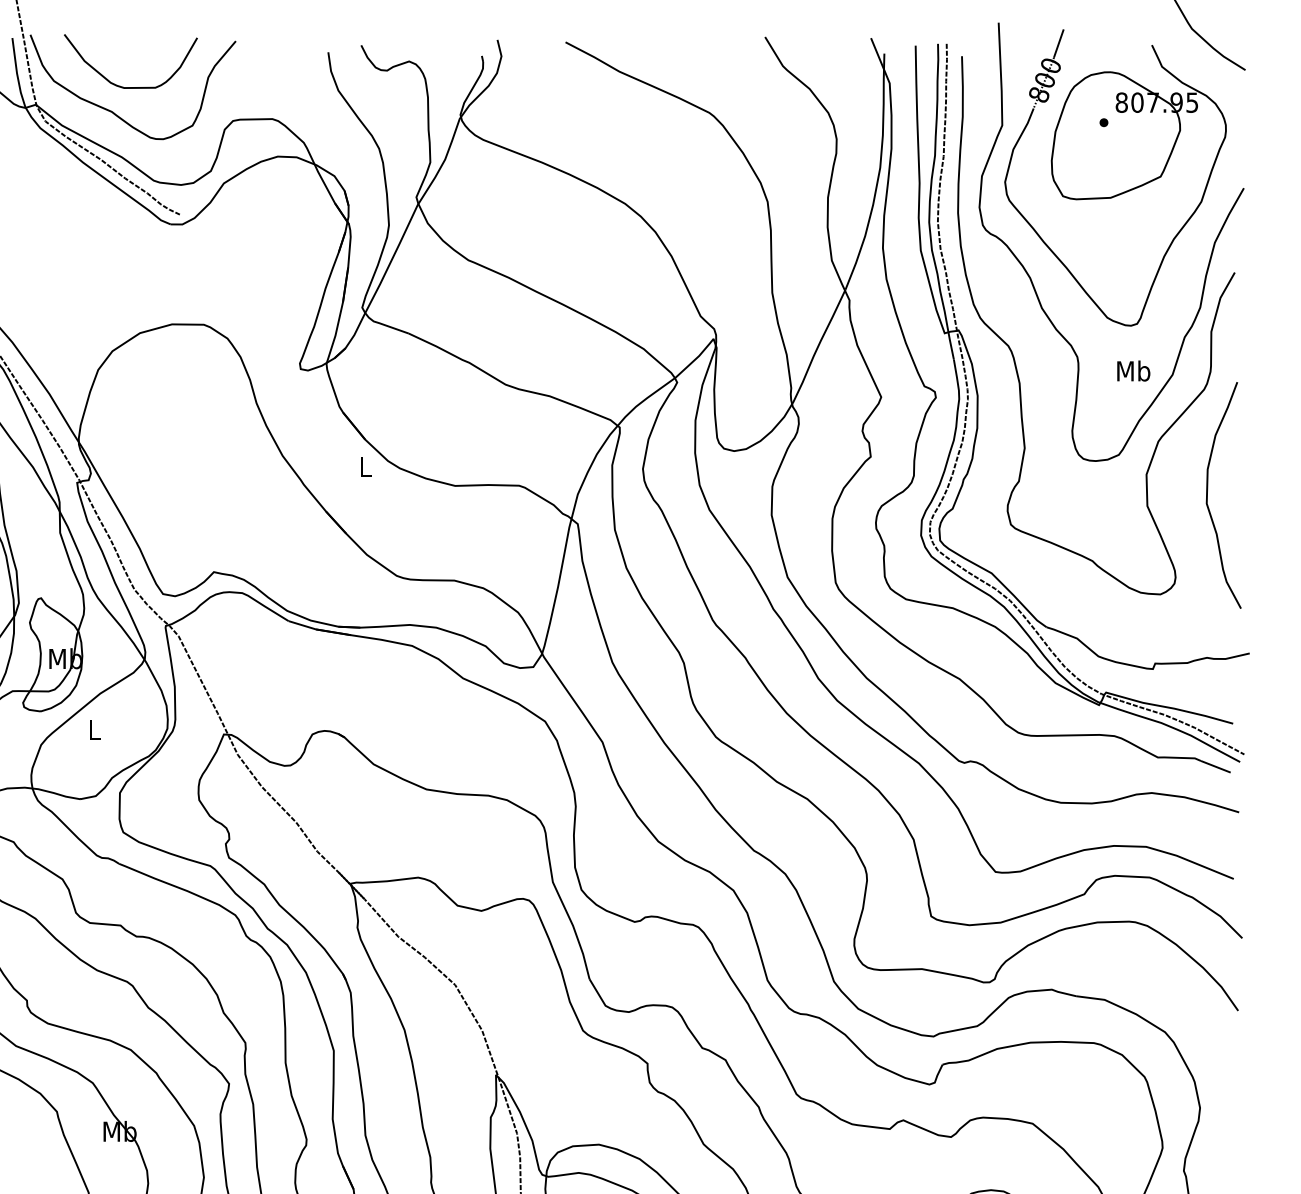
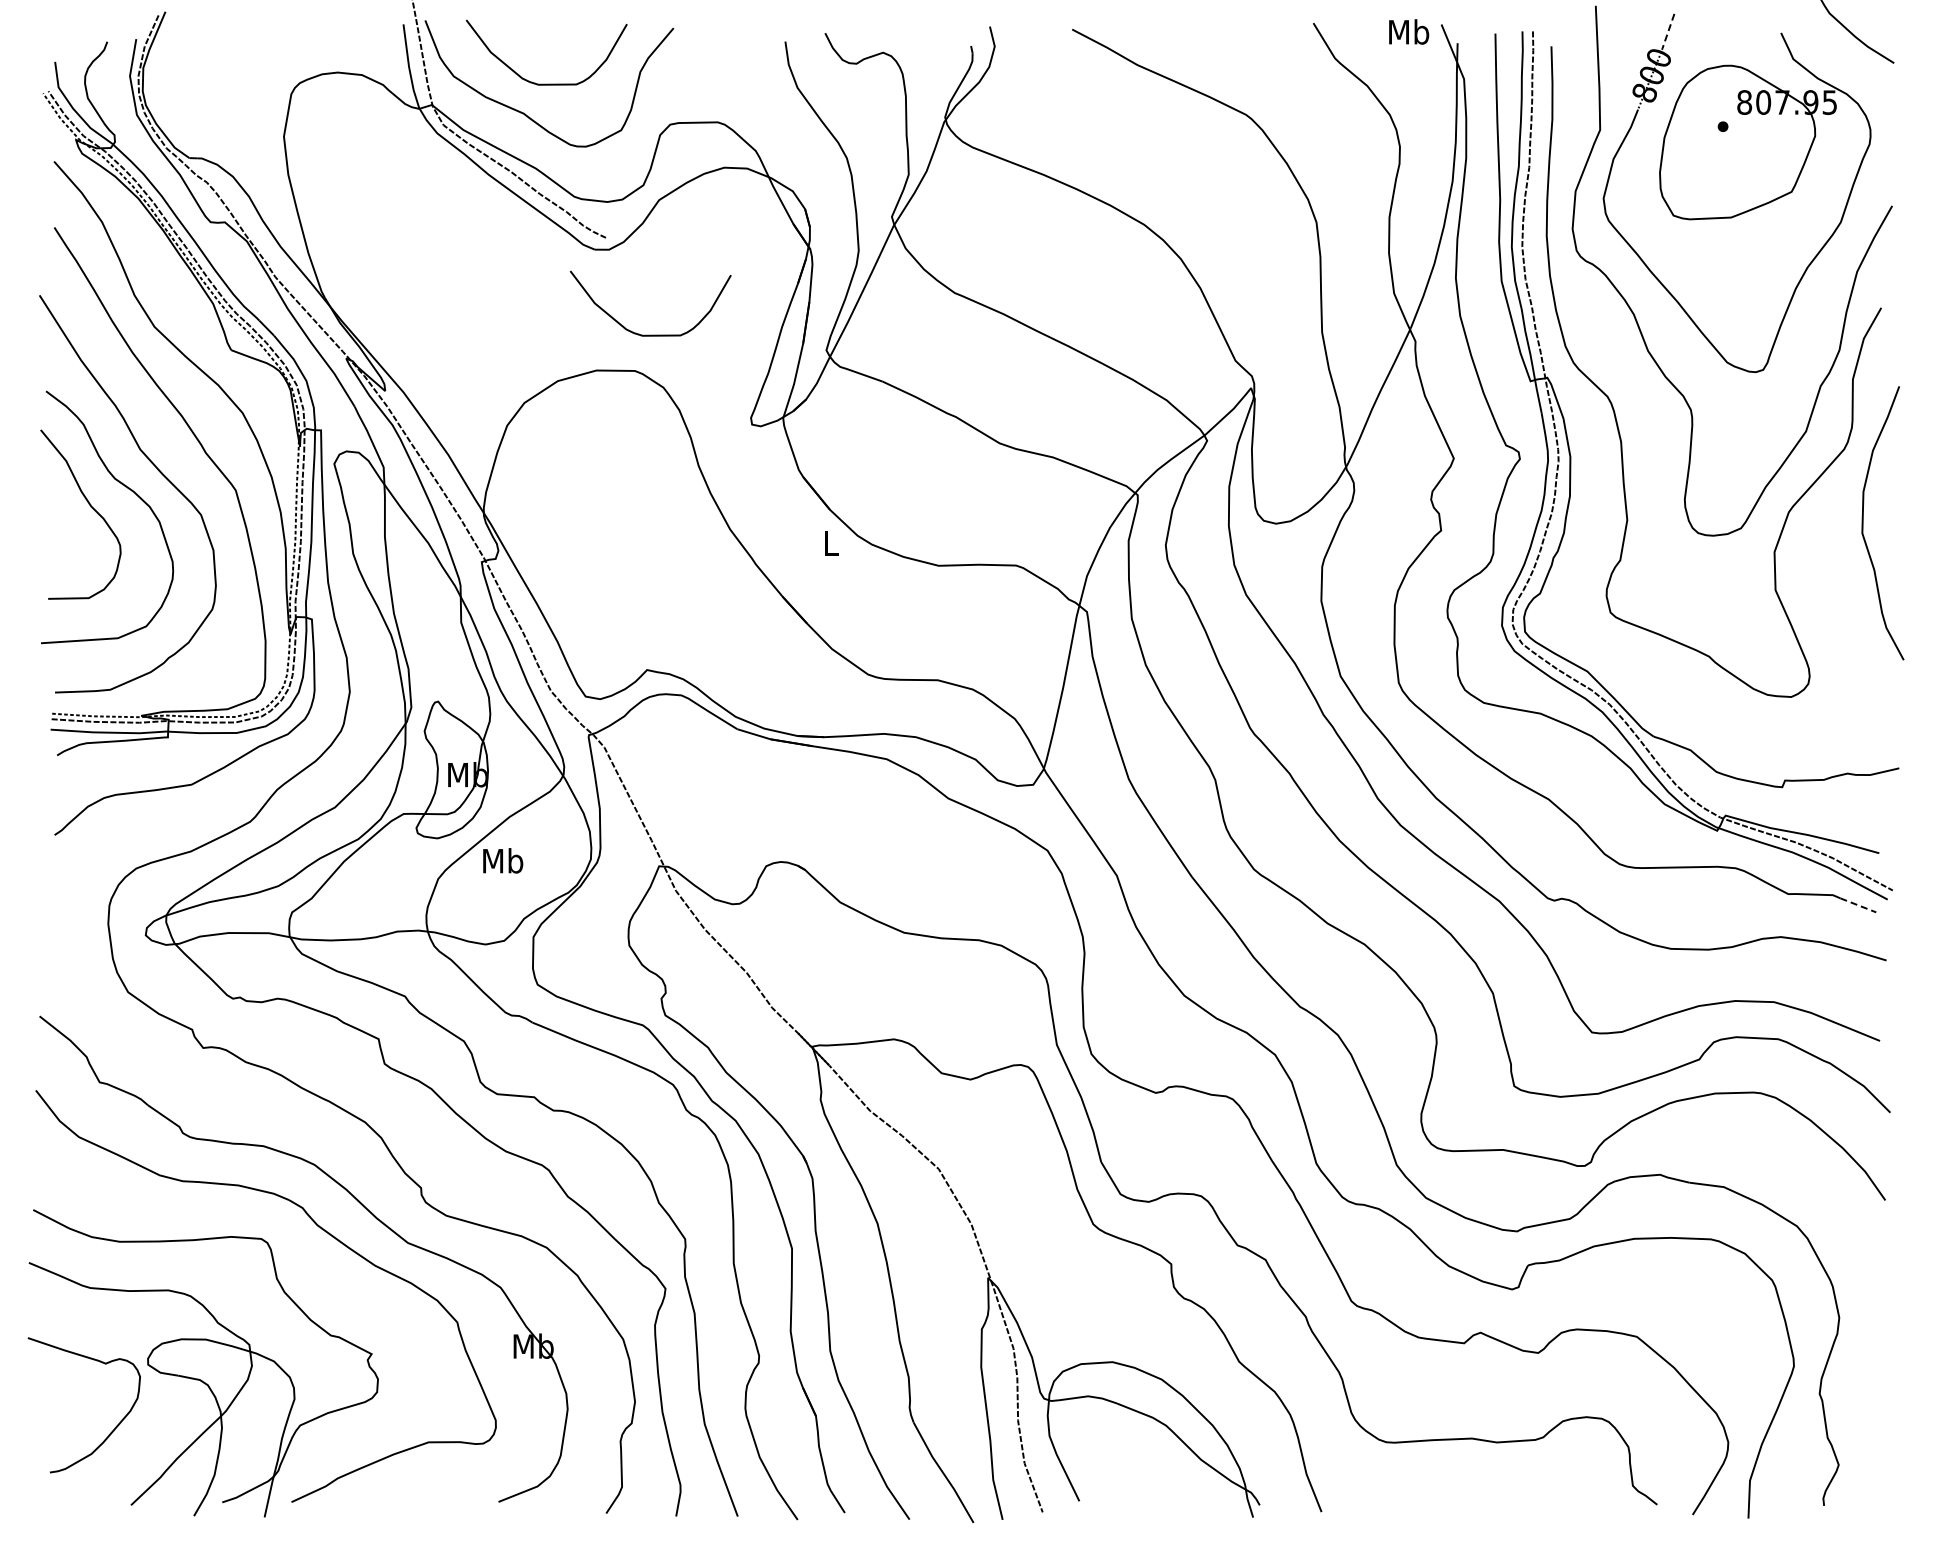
line: (1058, 43) -> (1668, 31), solid -> dashed
curve: (216, 294) -> (650, 334), added
text: (1134, 370) -> (1409, 31), moved
curve: (1207, 495) -> (1863, 523), moved
text: (95, 729) -> (503, 860), L -> Mb
line: (1215, 766) -> (1858, 905), solid -> dashed

